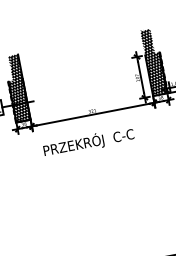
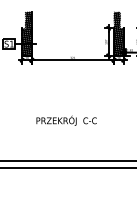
text: (88, 142) -> (66, 120), moved

